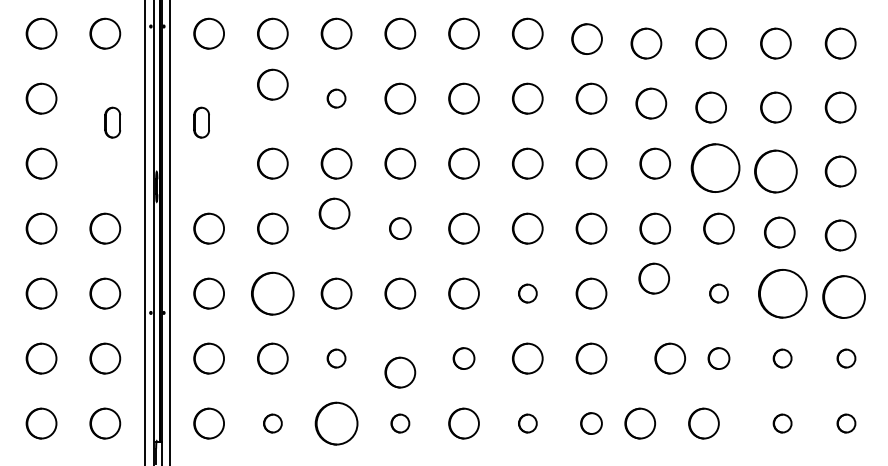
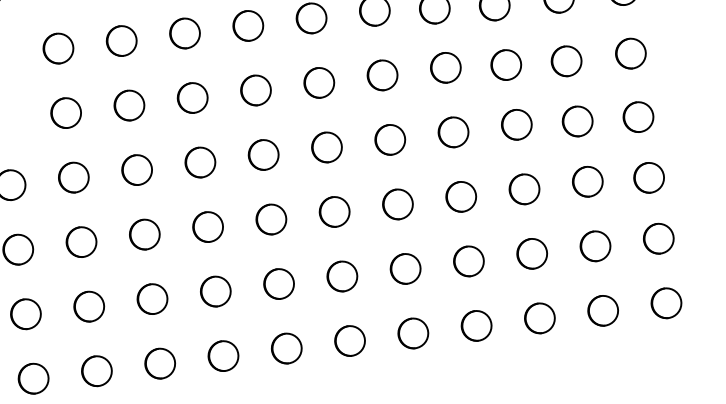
part: (272, 84) -> (58, 48), moved
part: (336, 98) -> (121, 40), size x1.67
part: (715, 167) -> (506, 64), size x0.62
part: (775, 171) -> (566, 61), size x0.71
part: (334, 213) -> (137, 169), moved
part: (400, 228) -> (200, 162), size x1.43
part: (653, 278) -> (460, 196), moved
part: (272, 293) -> (81, 242), size x0.71
part: (527, 293) -> (334, 211), size x1.67
part: (718, 293) -> (524, 189), size x1.67
part: (782, 293) -> (587, 181), size x0.62
circle: (843, 296) -> (648, 177), size x0.71
part: (336, 358) -> (152, 299), size x1.67
part: (463, 358) -> (278, 283), size x1.43
part: (669, 358) -> (468, 261), moved
part: (718, 358) -> (531, 253), size x1.43
part: (782, 358) -> (595, 246), size x1.67
part: (846, 358) -> (658, 238), size x1.67
part: (400, 372) -> (215, 291), moved
part: (272, 423) -> (96, 371), size x1.67
part: (336, 423) -> (160, 363), size x0.71
part: (400, 423) -> (223, 355), size x1.67
part: (527, 423) -> (349, 340), size x1.67
part: (591, 423) -> (413, 333), size x1.43
part: (639, 423) -> (475, 325), moved
part: (703, 423) -> (539, 318), moved
part: (782, 423) -> (602, 310), size x1.67
part: (846, 423) -> (666, 303), size x1.67

